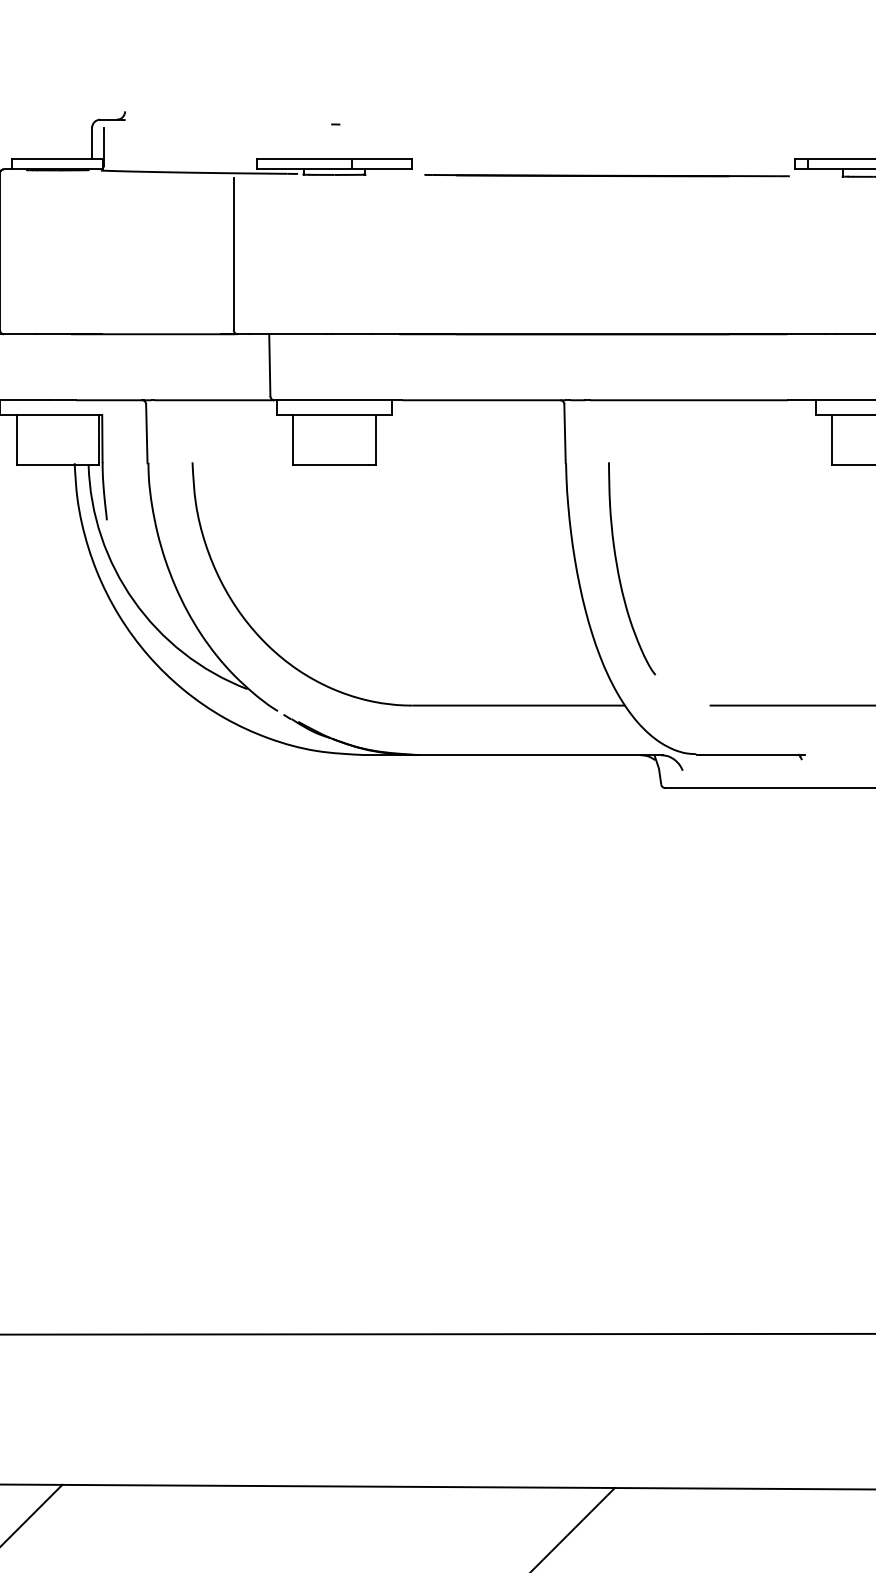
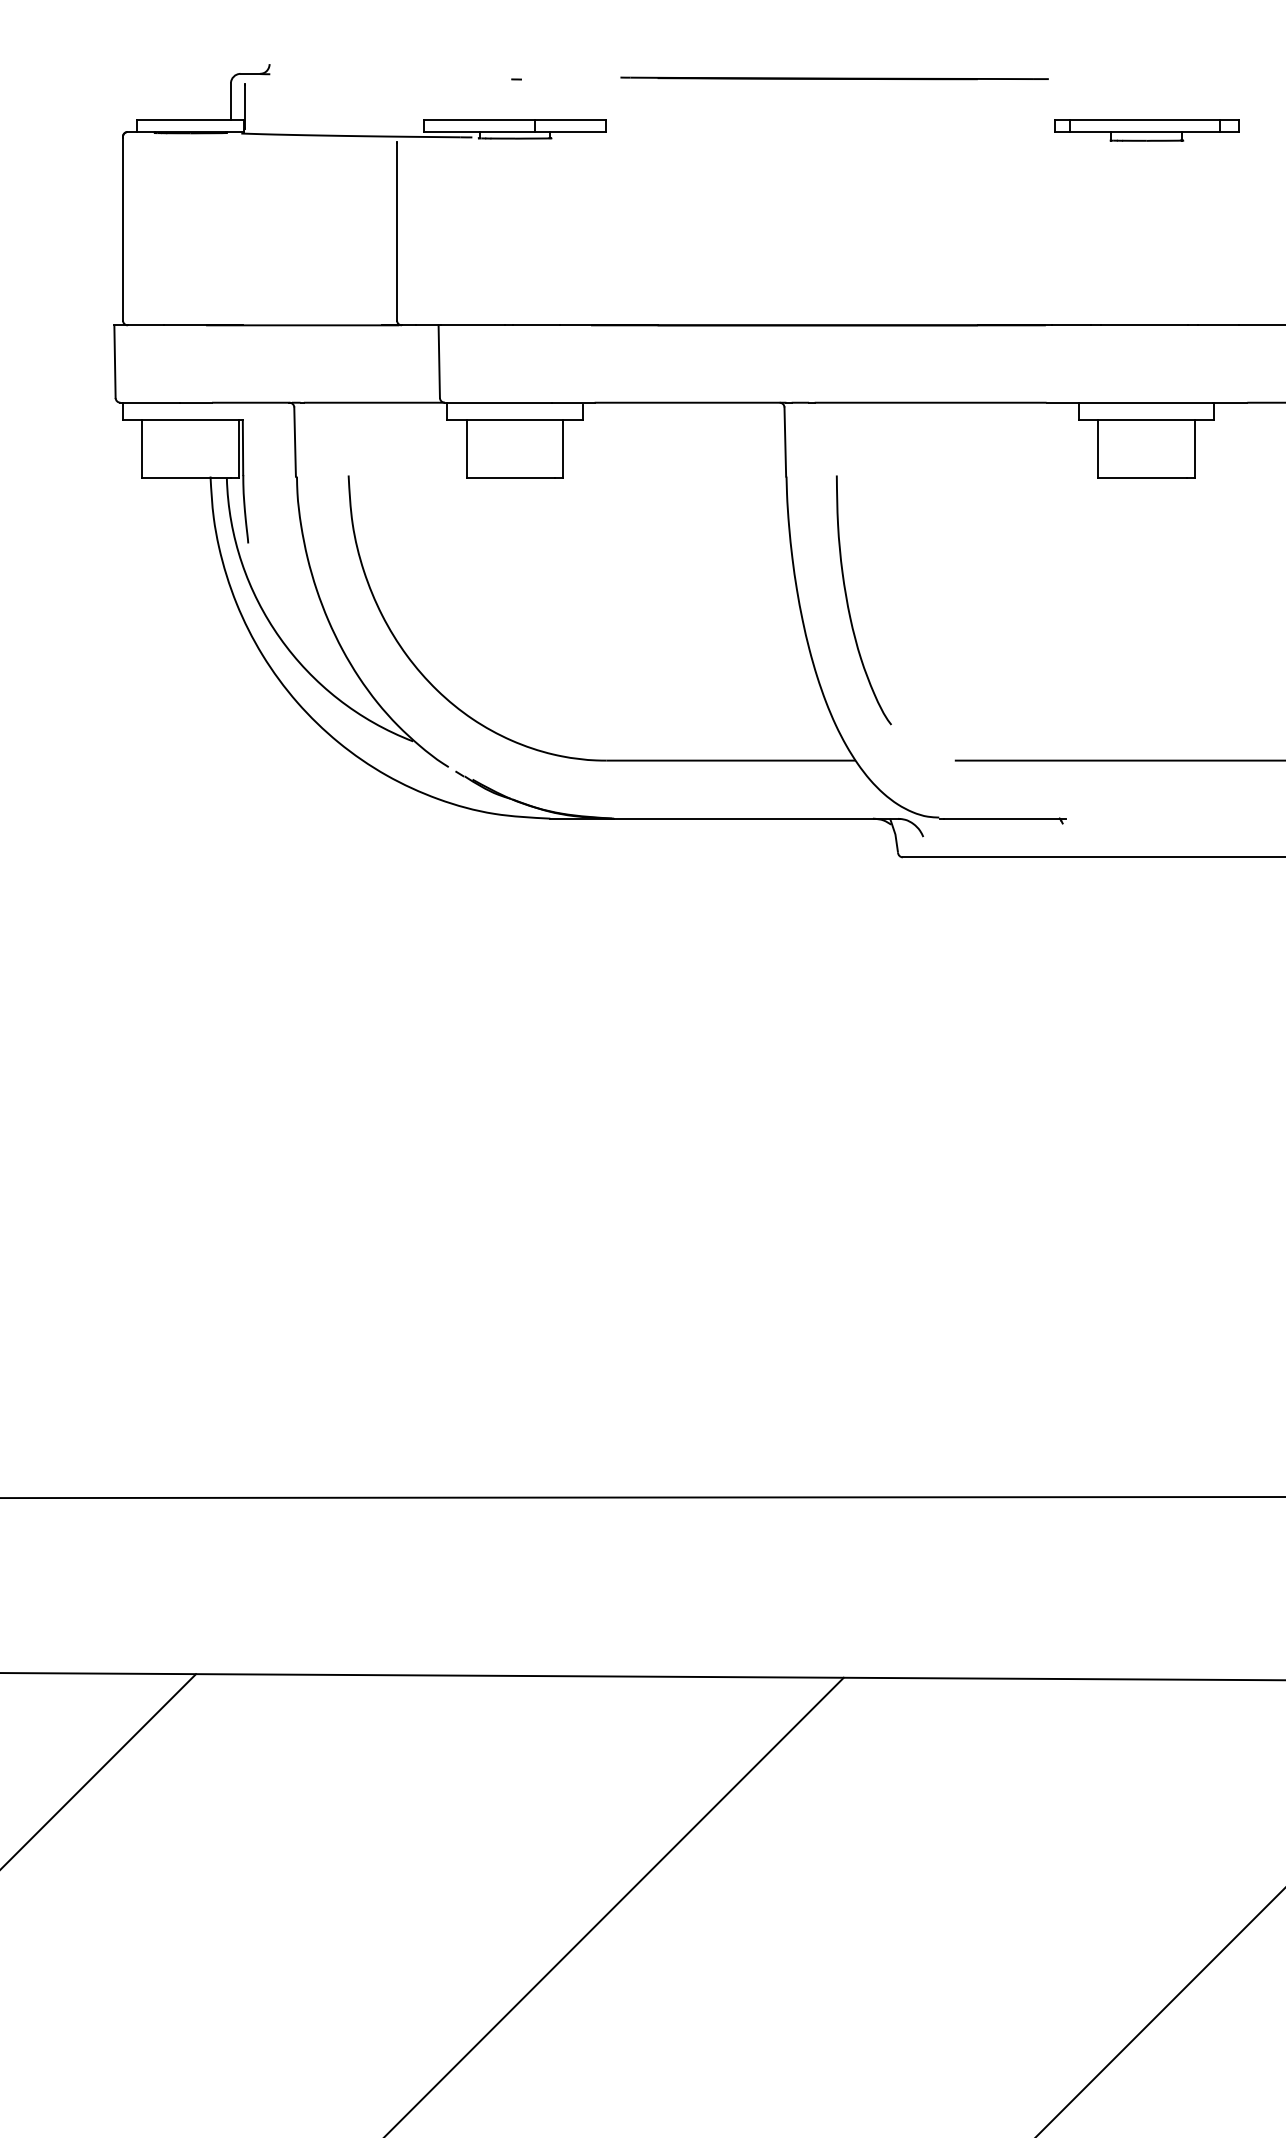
line: (606, 175) -> (834, 78), moved

